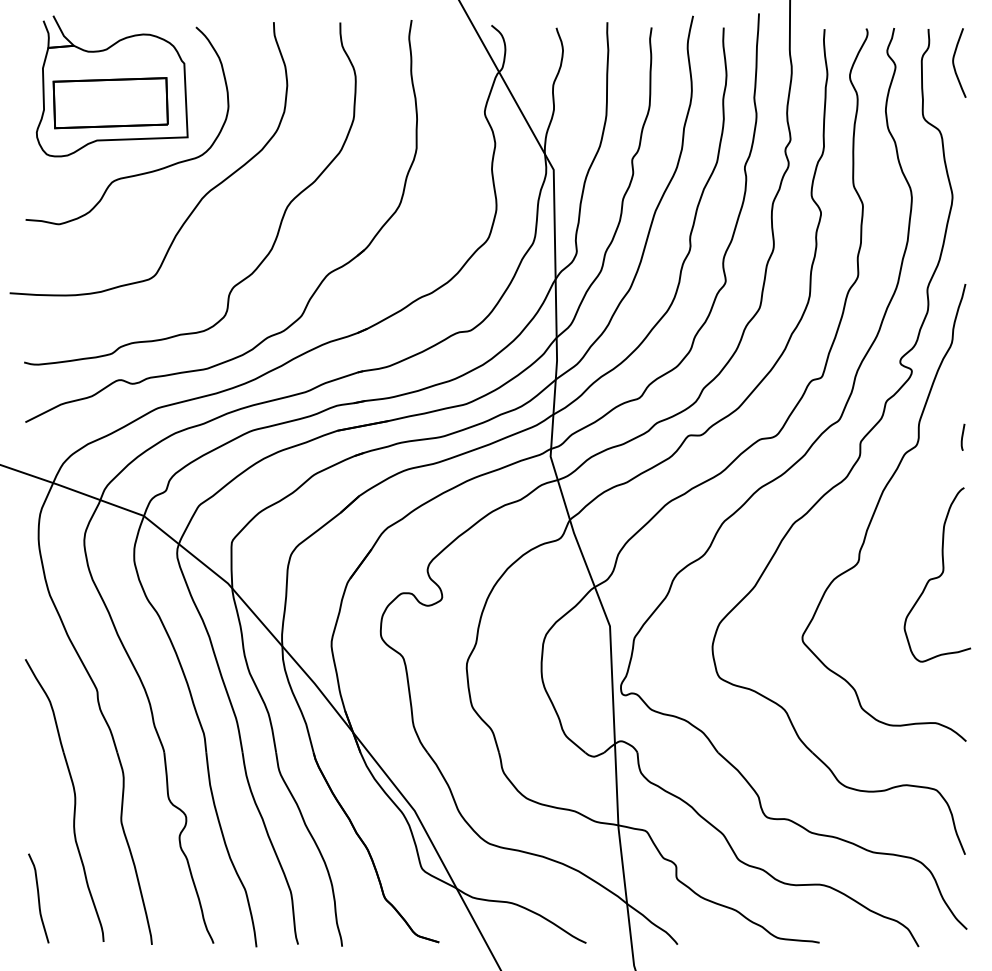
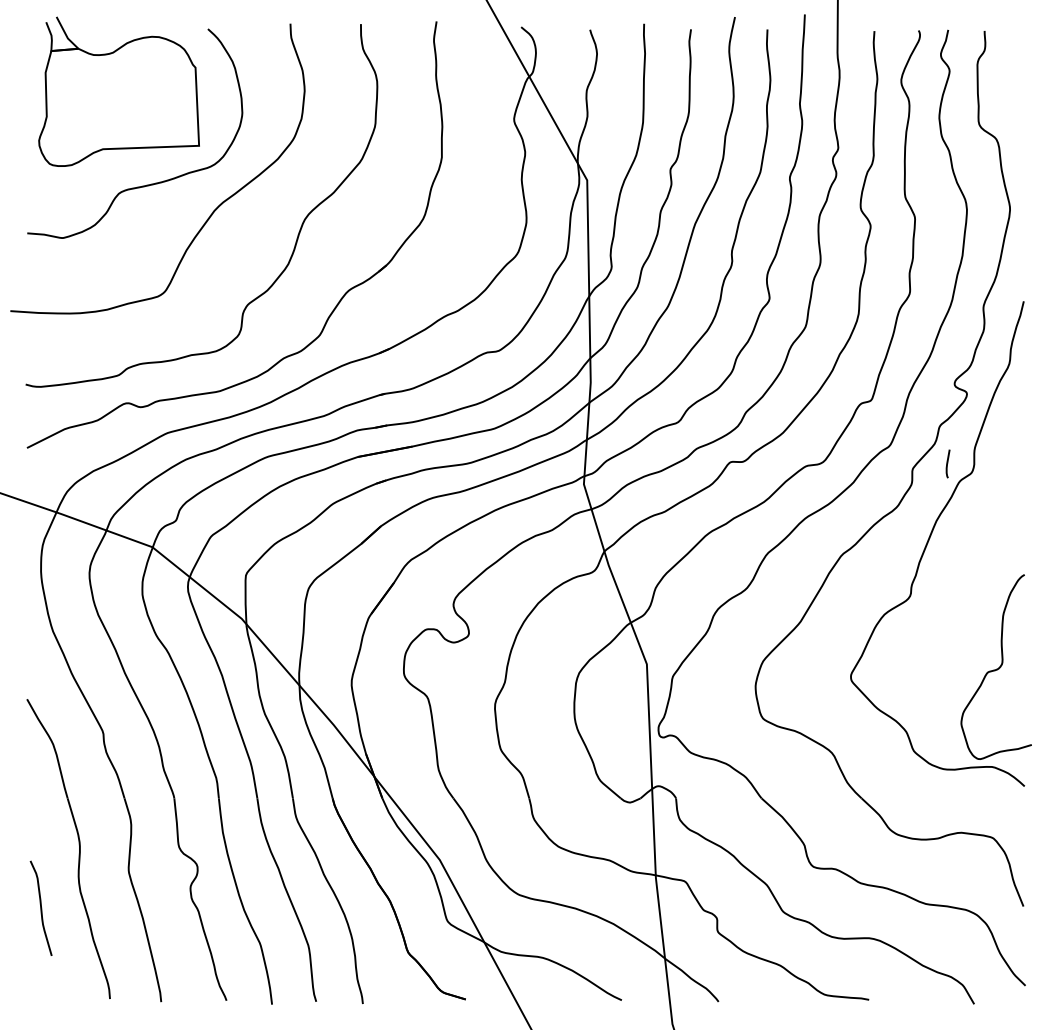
curve: (954, 62) -> (1012, 66), removed
part: (110, 103) -> (117, 109), removed
curve: (962, 436) -> (947, 463), moved
curve: (937, 576) -> (996, 668), moved
curve: (38, 898) -> (40, 908), moved

